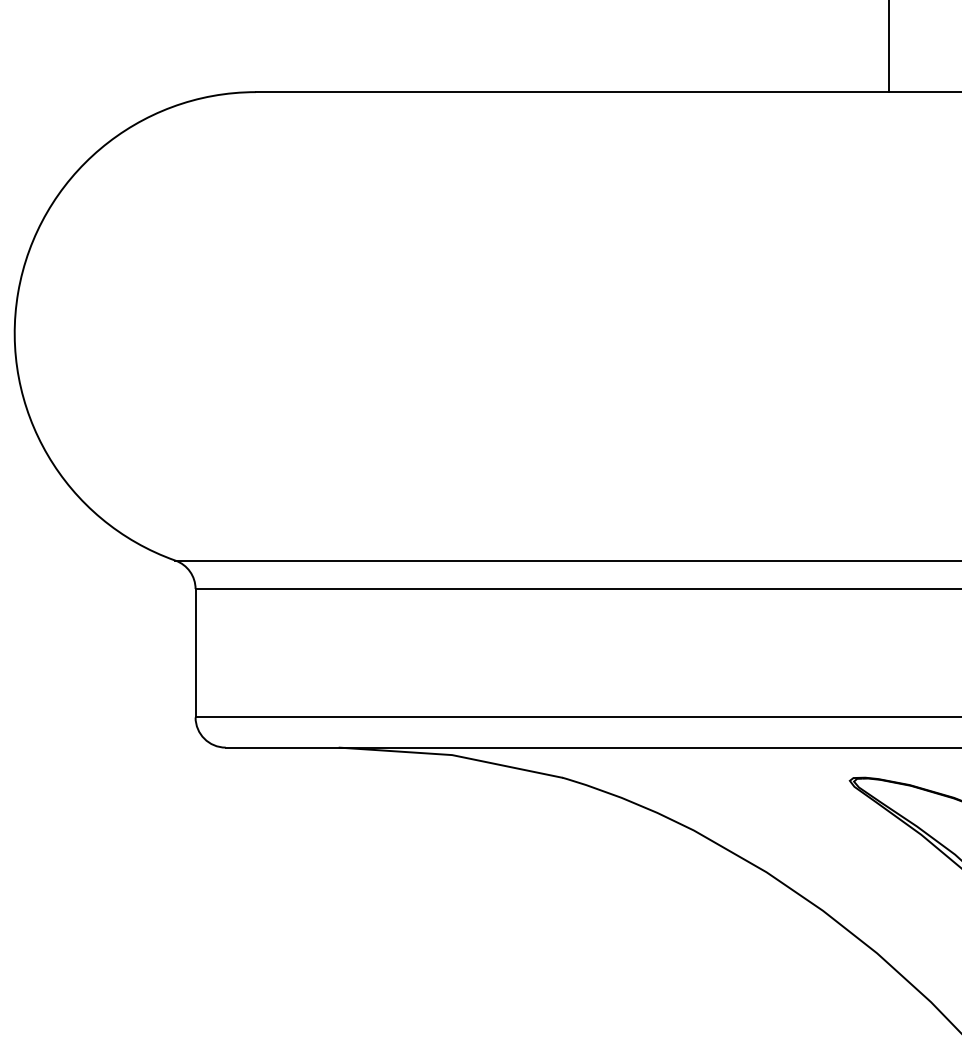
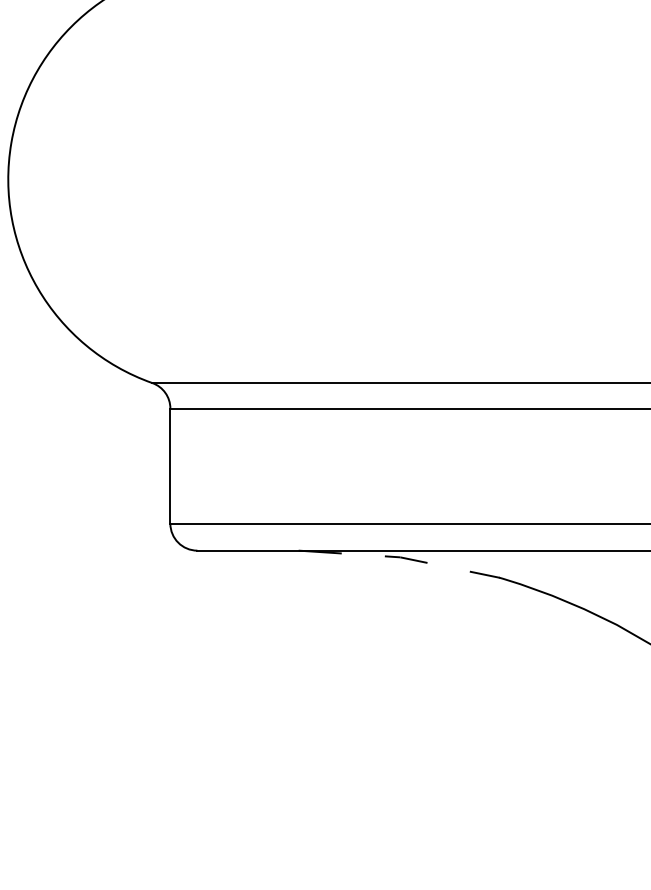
line: (452, 755) -> (400, 557), solid -> dashed

